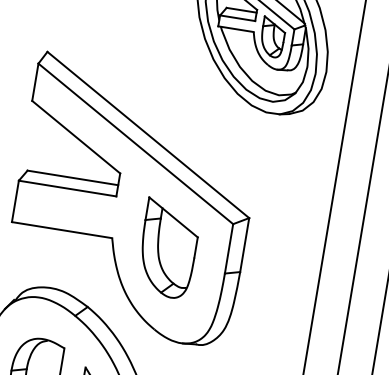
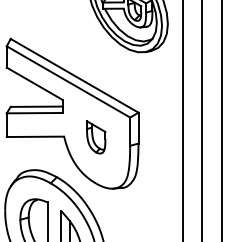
part: (166, 248) -> (95, 137), size x0.6

